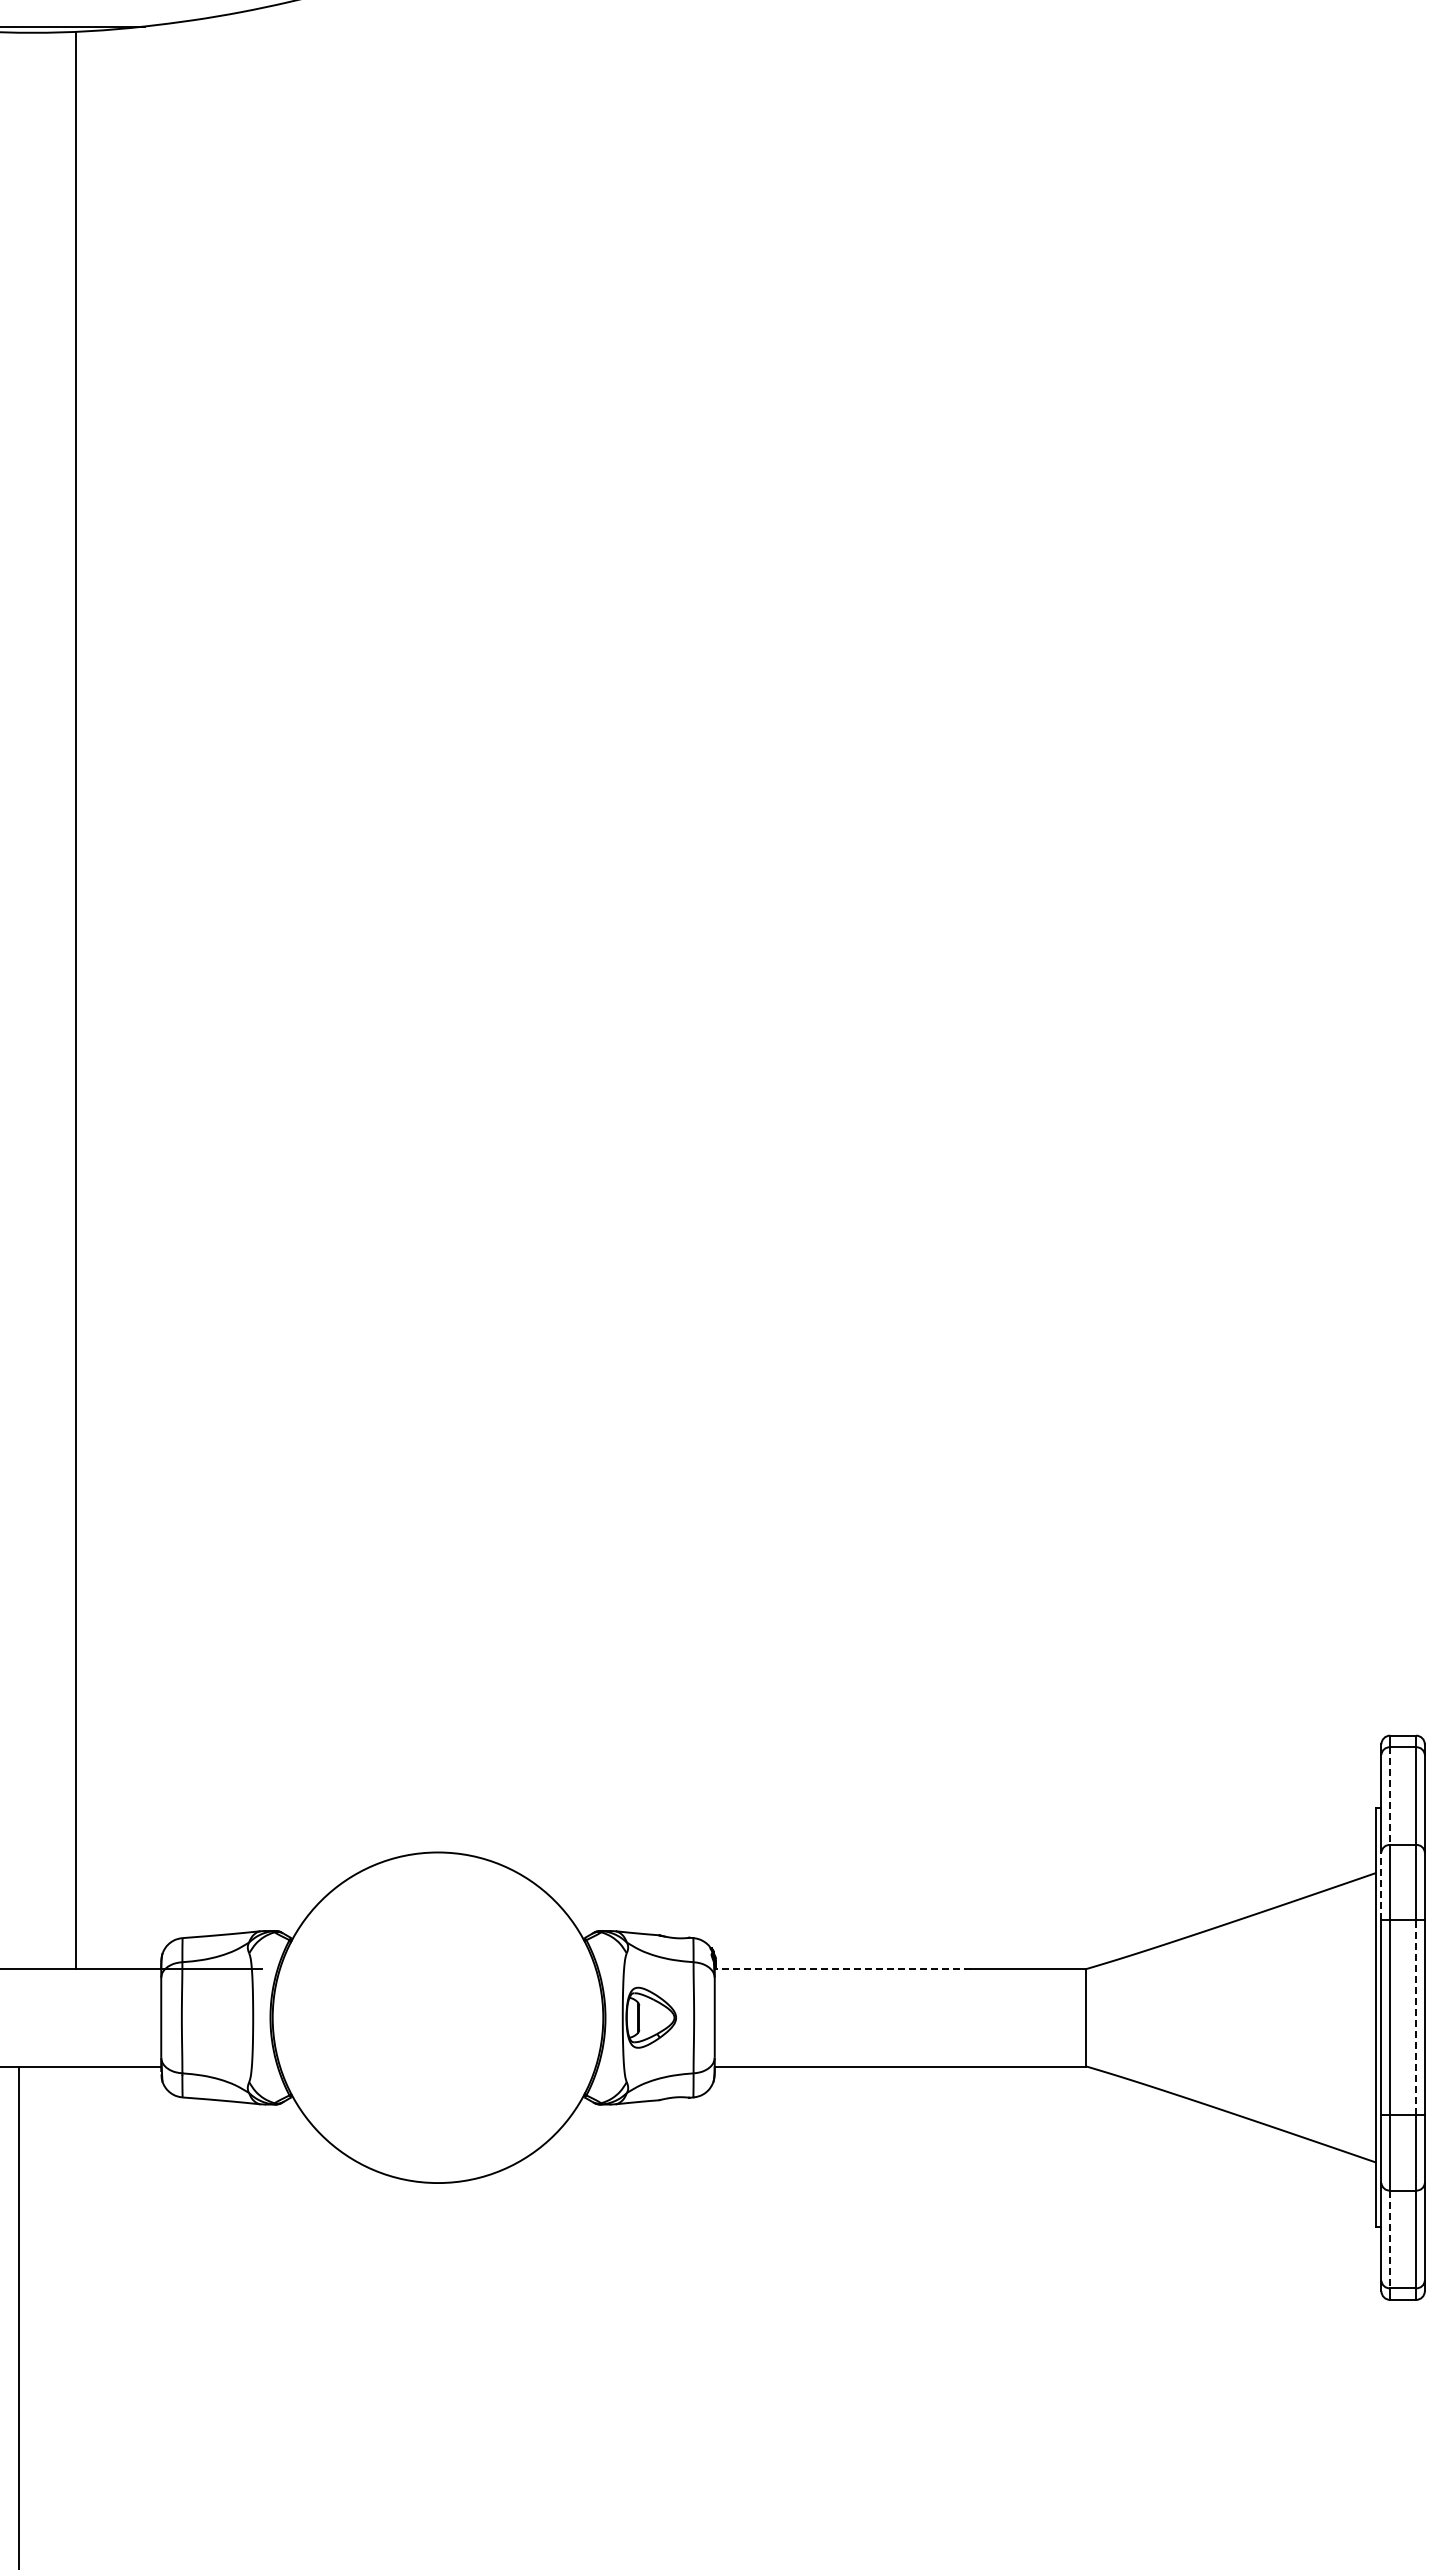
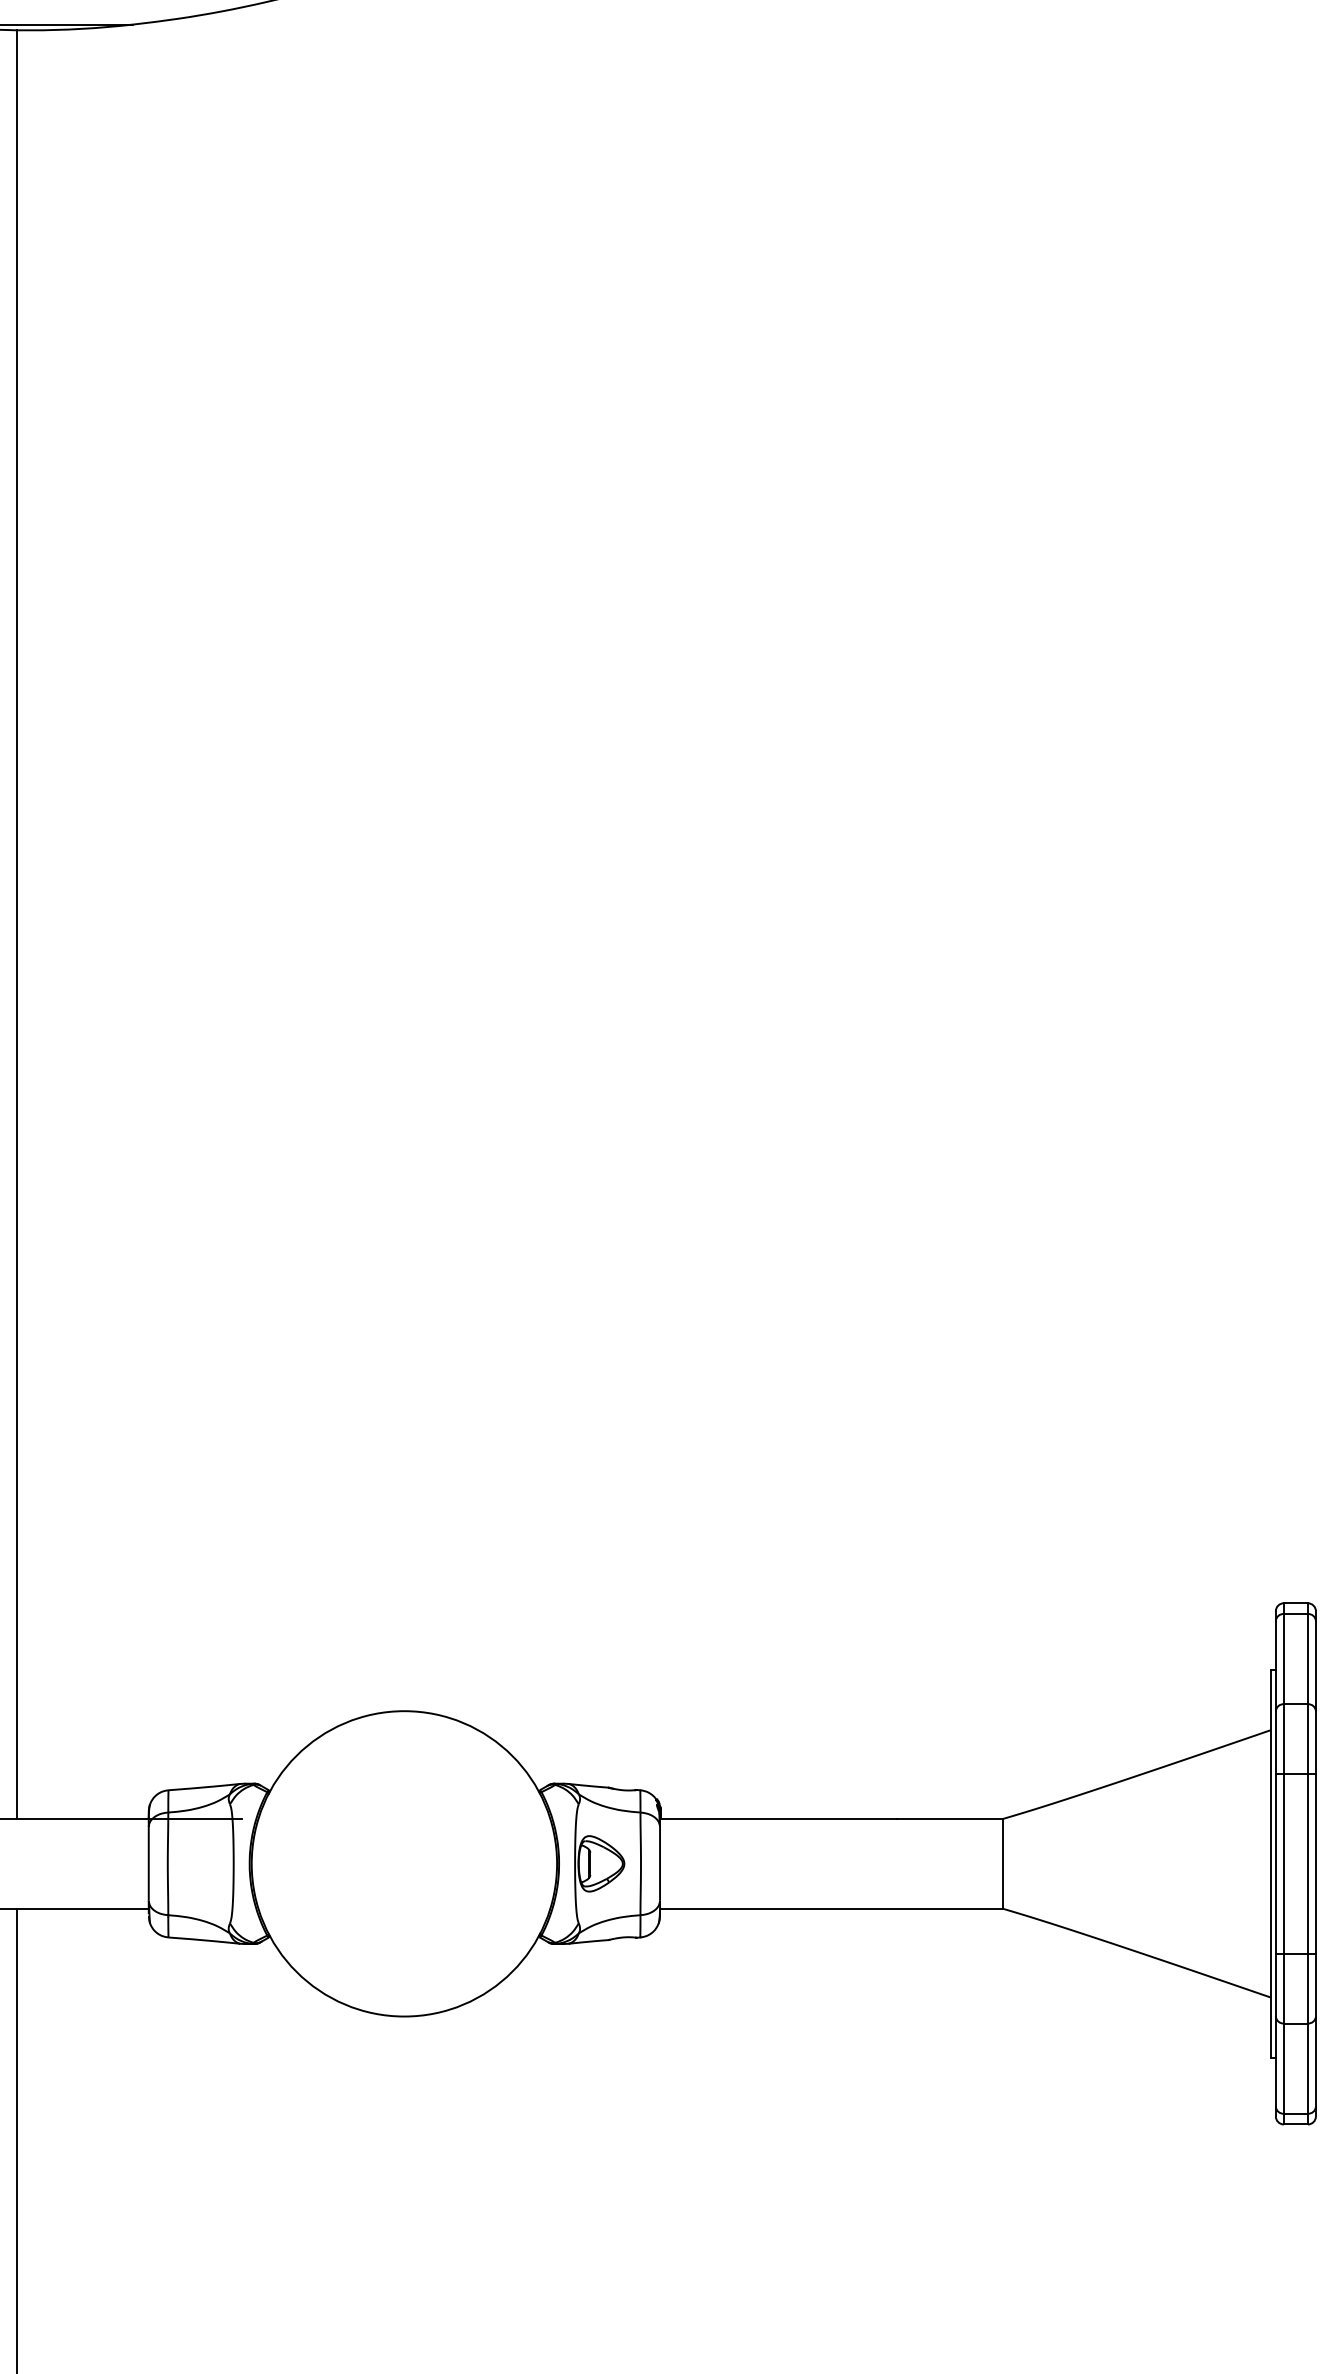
line: (75, 1000) -> (16, 924), moved
line: (1390, 1796) -> (1284, 1659), dashed -> solid
line: (1381, 1886) -> (1275, 1742), dashed -> solid
line: (842, 1969) -> (778, 1819), dashed -> solid
line: (1416, 2017) -> (1308, 1863), dashed -> solid
line: (1390, 2239) -> (1284, 2068), dashed -> solid

